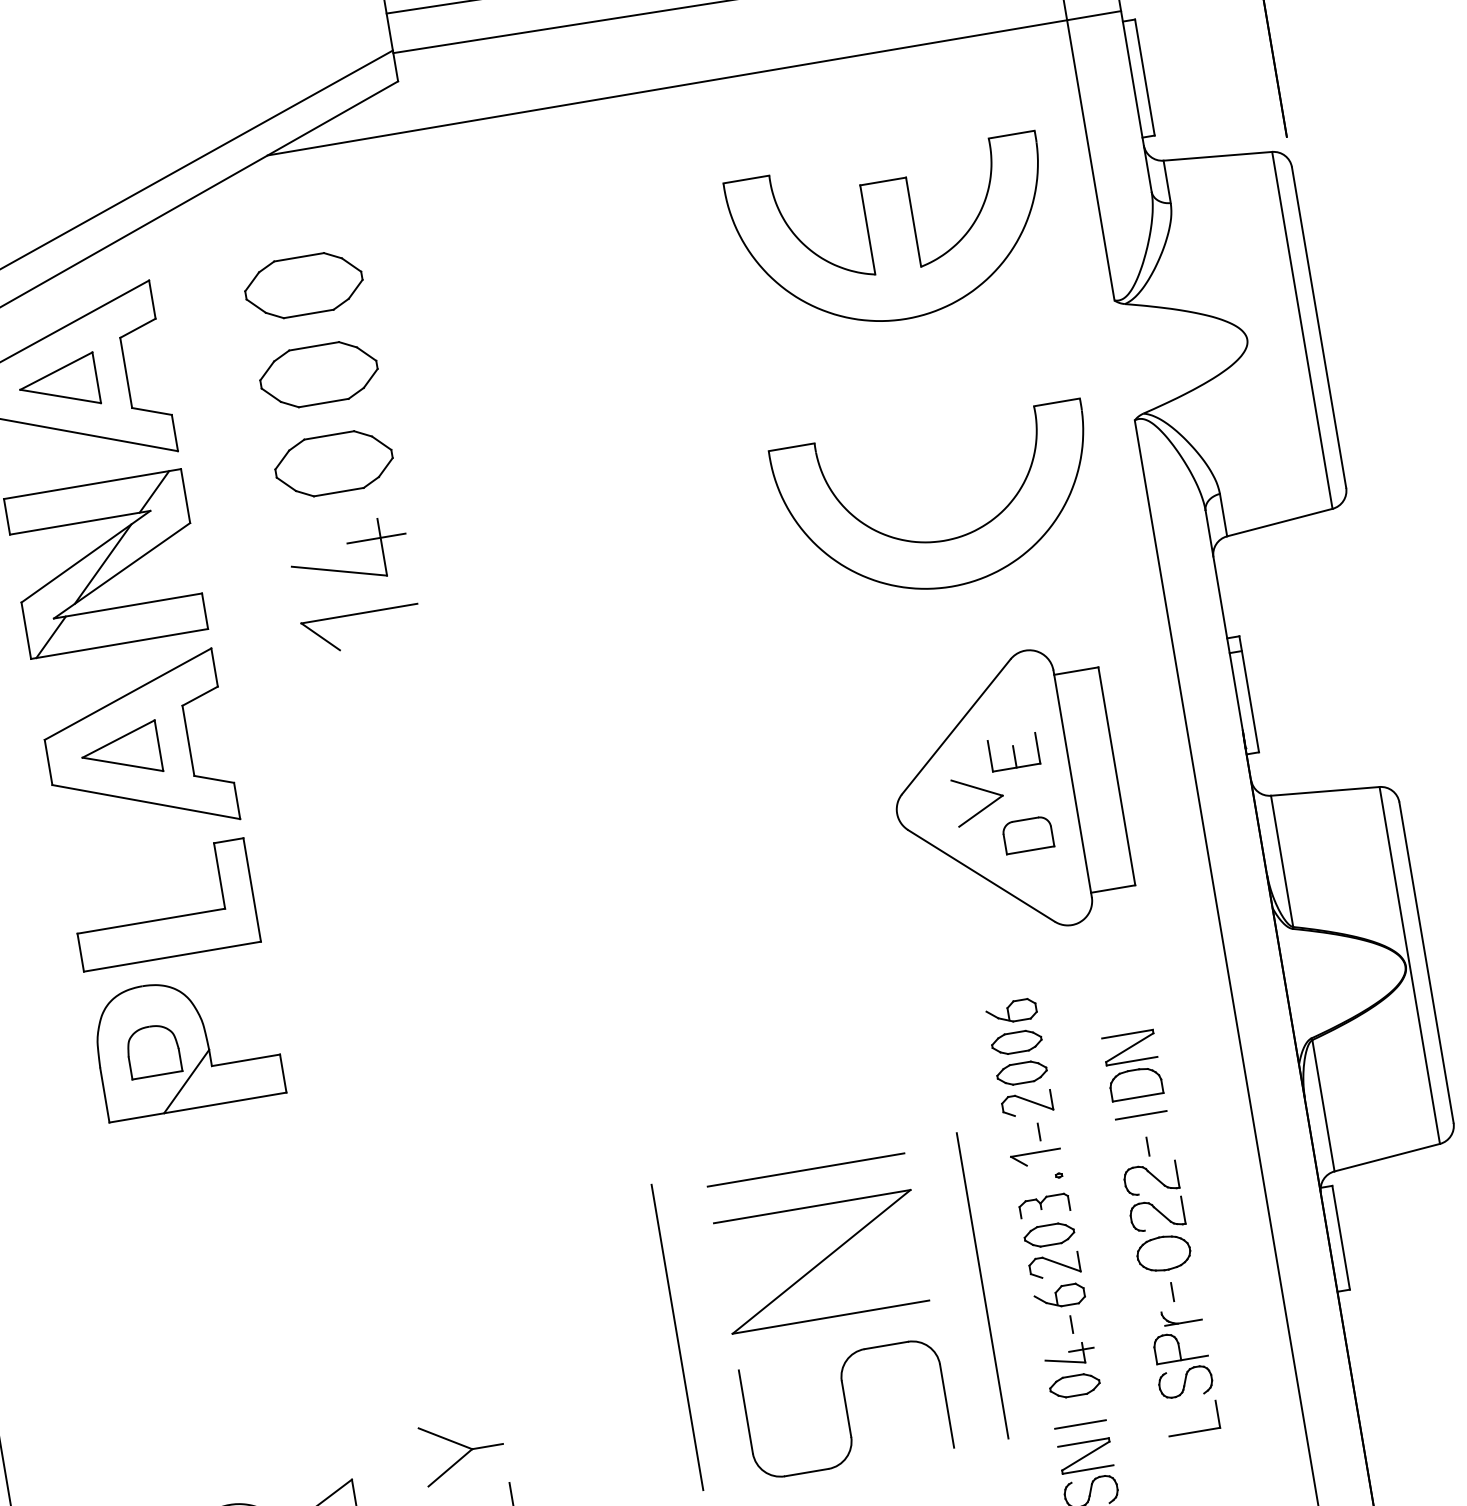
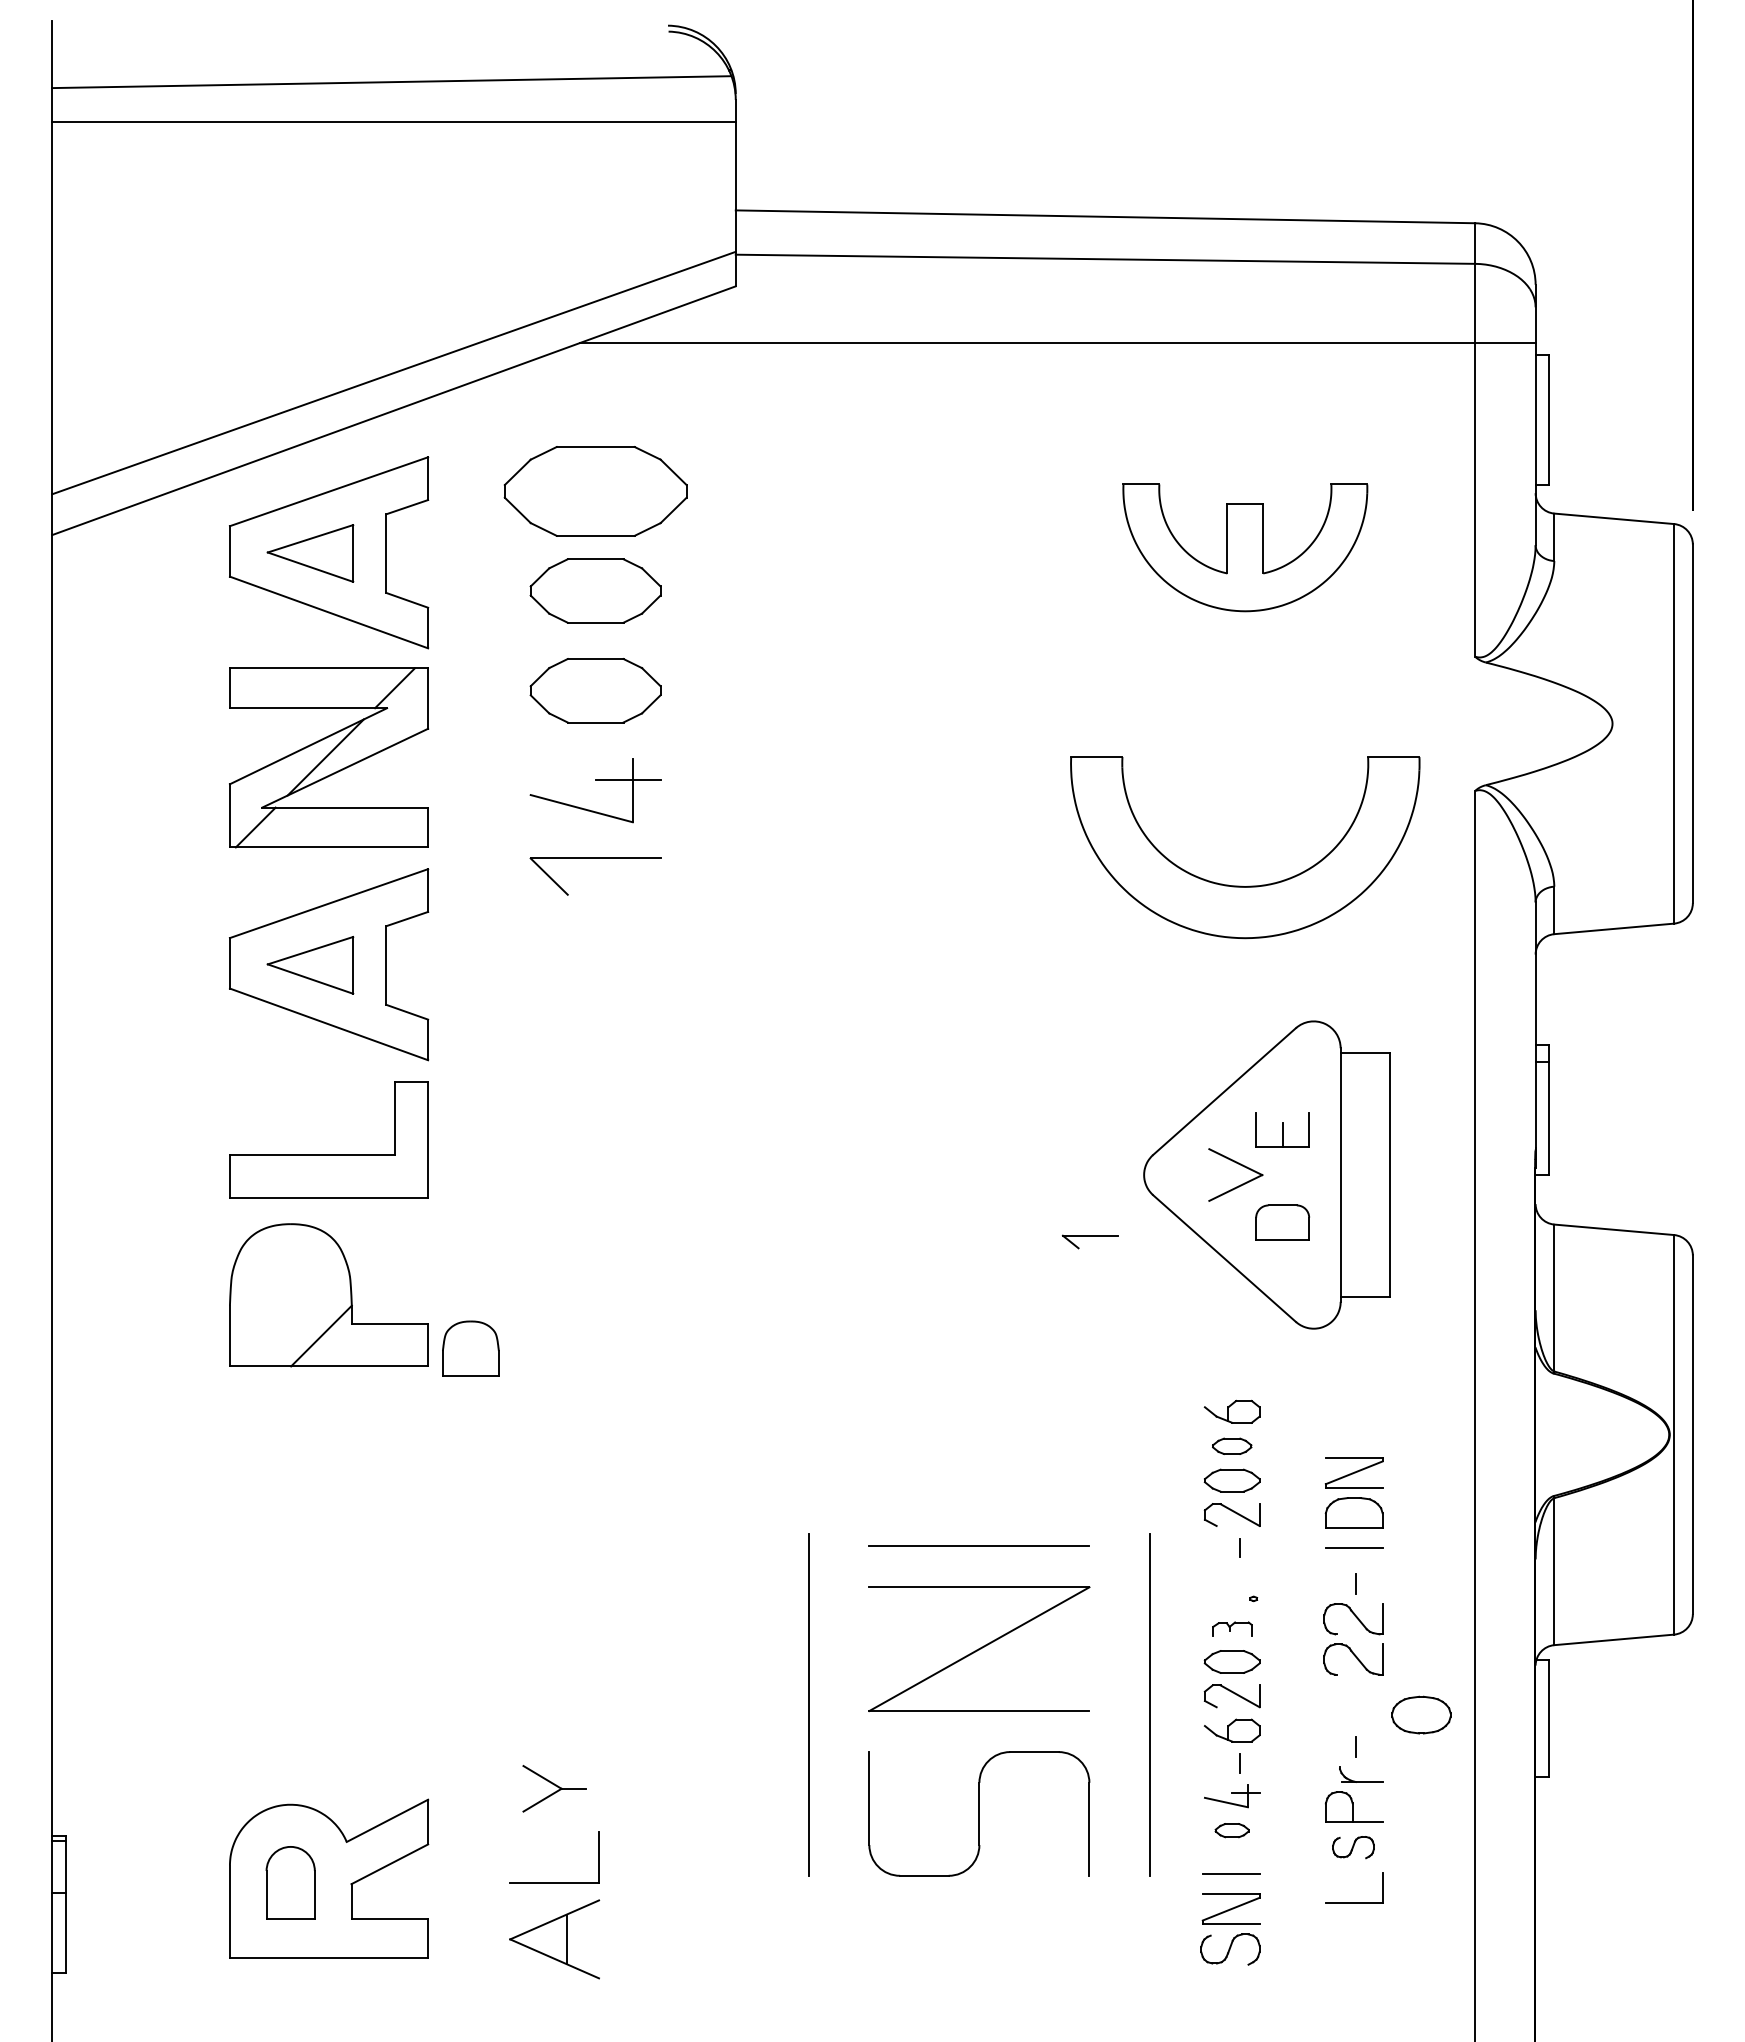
part: (892, 237) -> (1245, 547), size x0.7
part: (303, 284) -> (595, 490), size x1.4
part: (1016, 1042) -> (1231, 1446), size x0.7
part: (153, 1050) -> (470, 1348), moved
part: (1035, 1157) -> (1089, 1241), moved
part: (1044, 1205) -> (1232, 1628), size x0.7
part: (1163, 1252) -> (1421, 1714), moved
part: (1185, 1382) -> (1353, 1847), size x0.7
part: (1074, 1385) -> (1231, 1830), size x0.6
part: (463, 1450) -> (554, 1788), size x0.7

